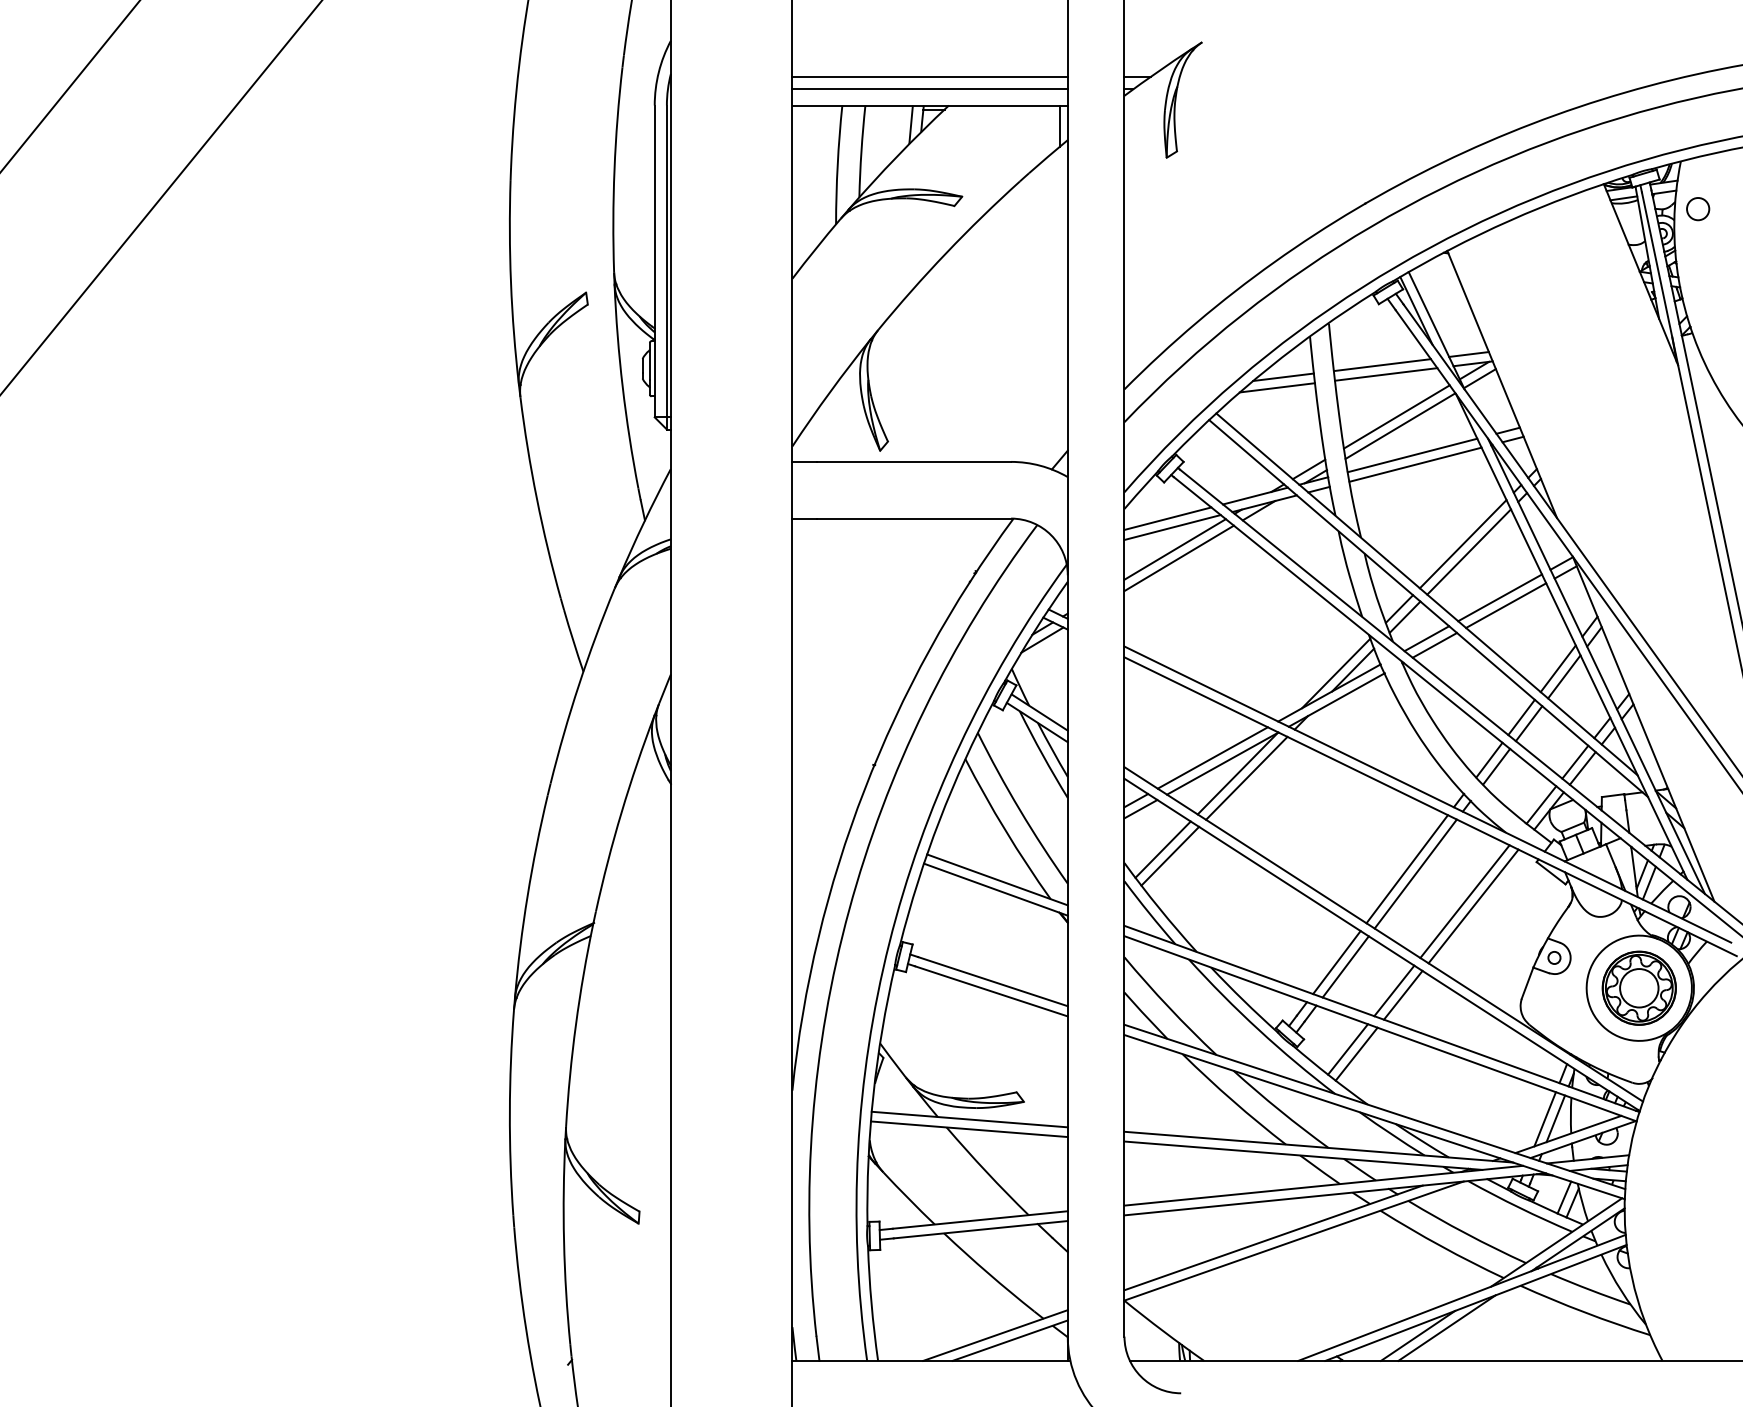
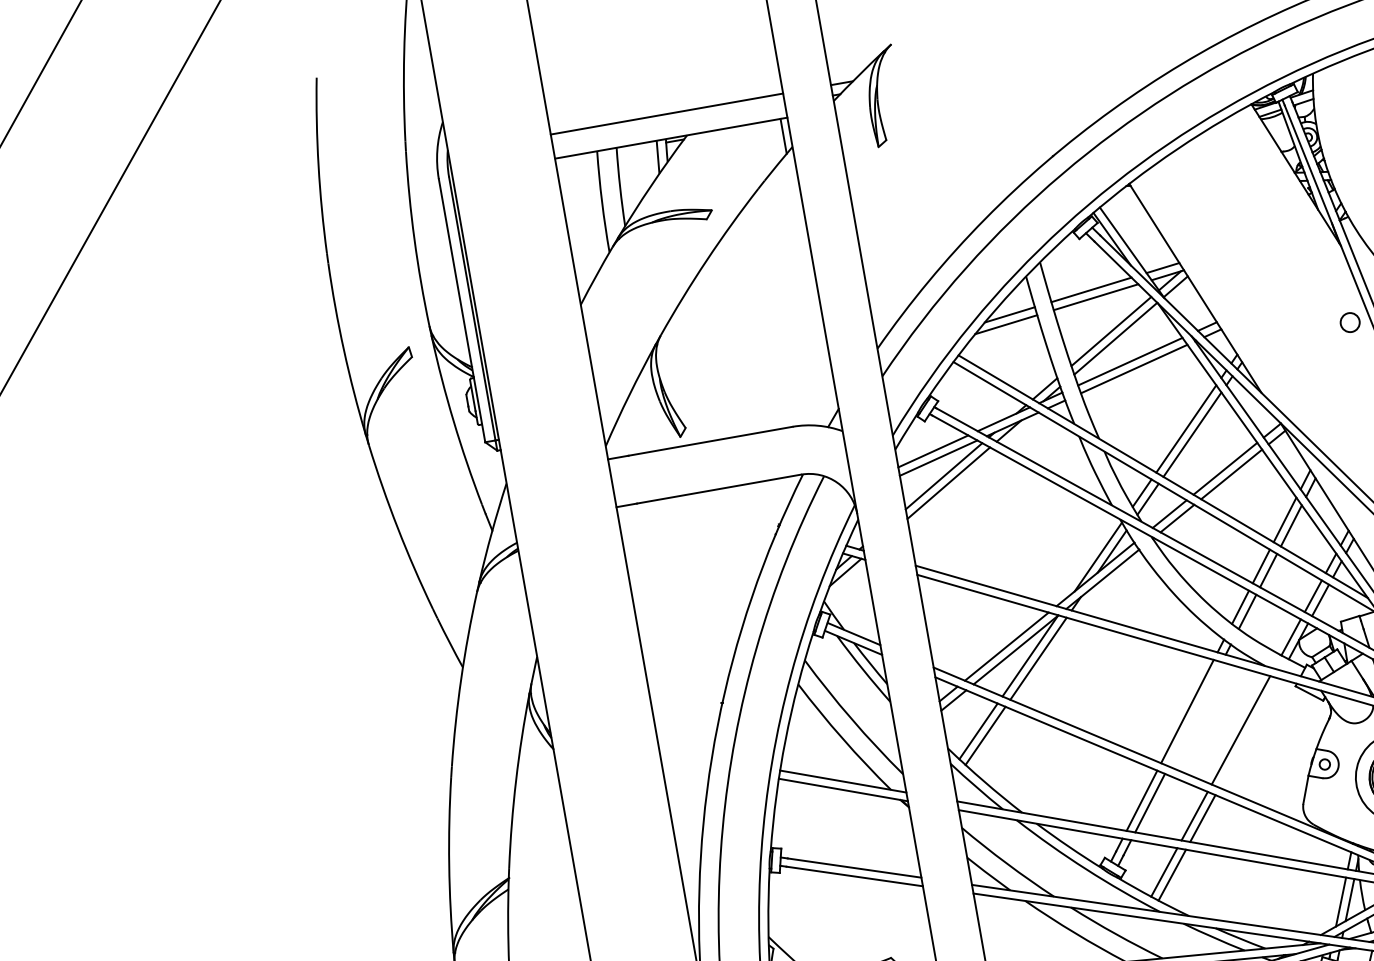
line: (929, 89) -> (668, 124), removed
circle: (1698, 209) -> (1350, 322), moved
line: (1415, 873) -> (1195, 713), removed
line: (1473, 906) -> (1248, 733), removed

